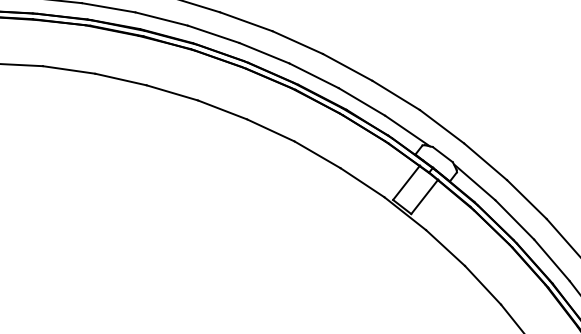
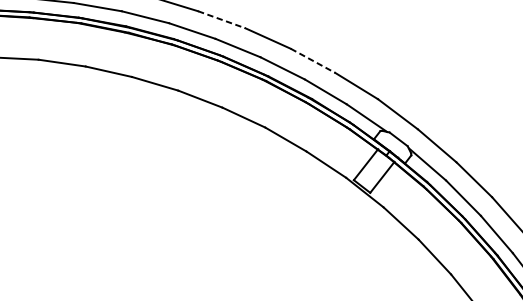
line: (246, 21) -> (221, 19), solid -> dashed
line: (348, 67) -> (313, 60), solid -> dashed

